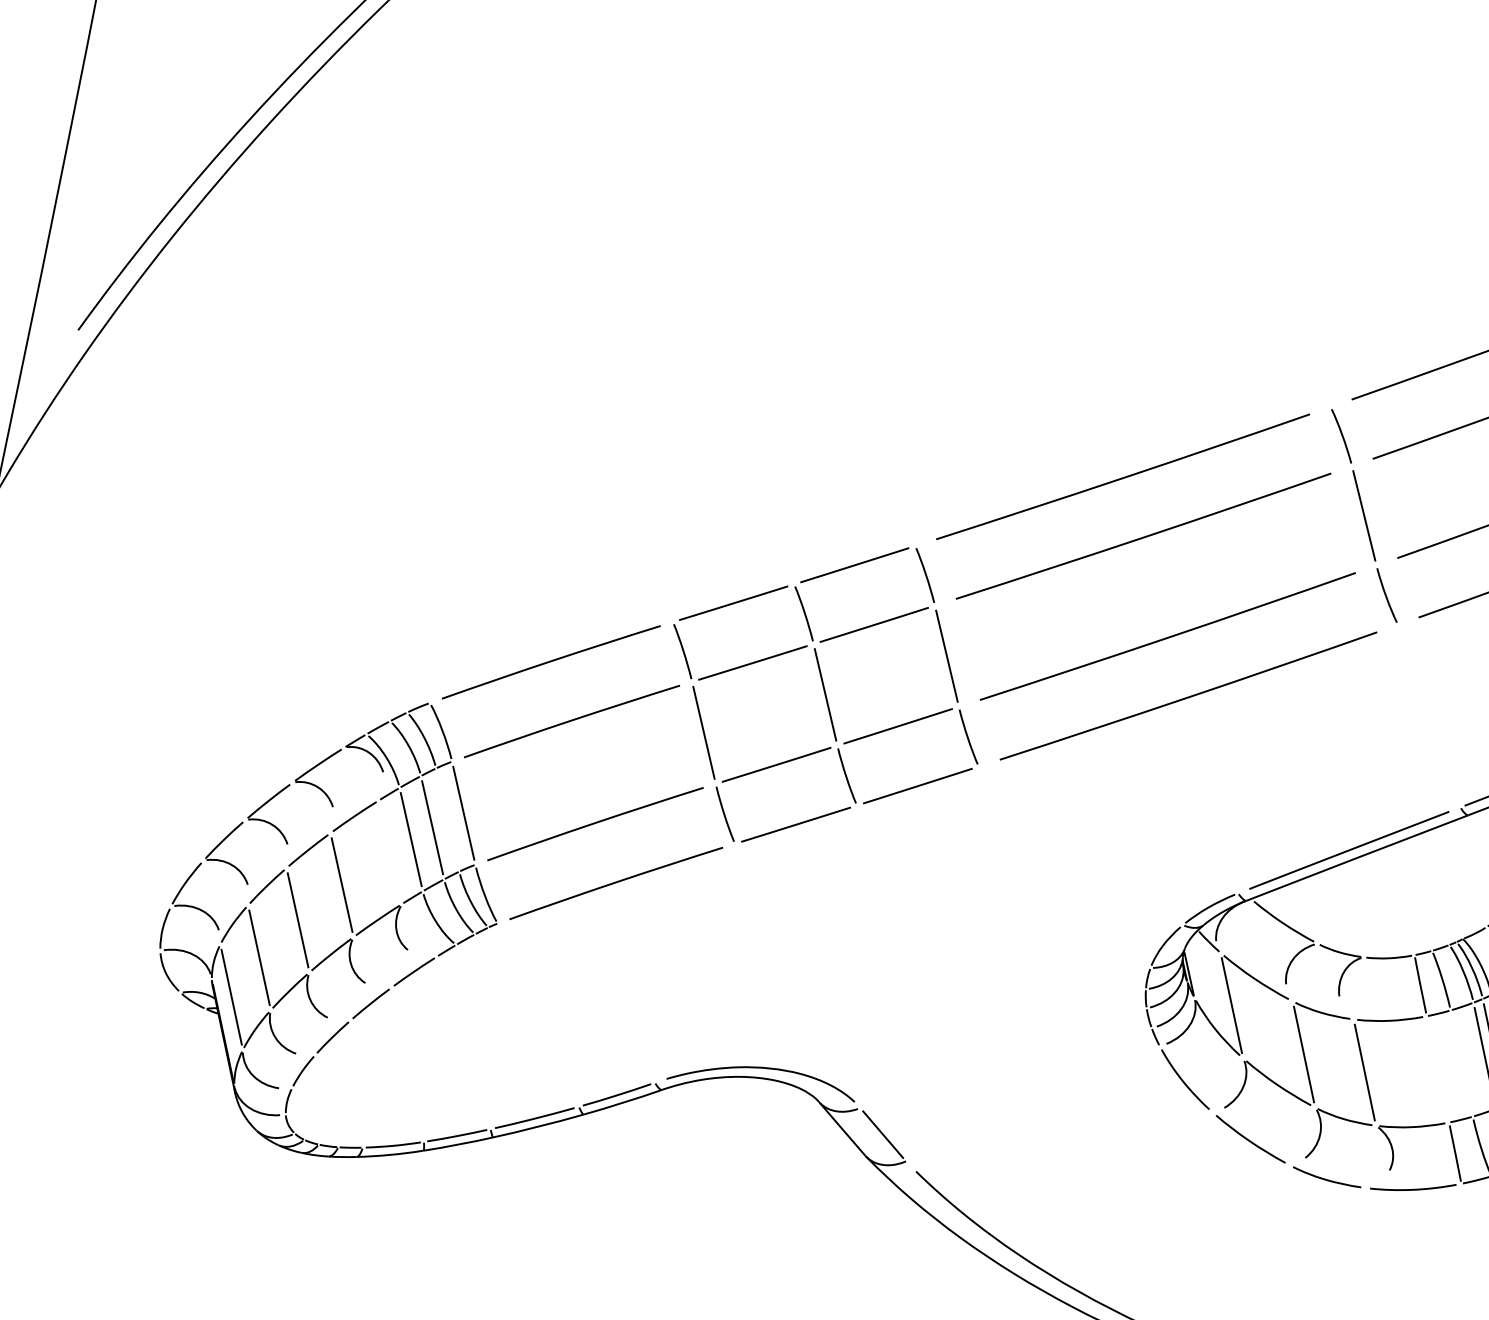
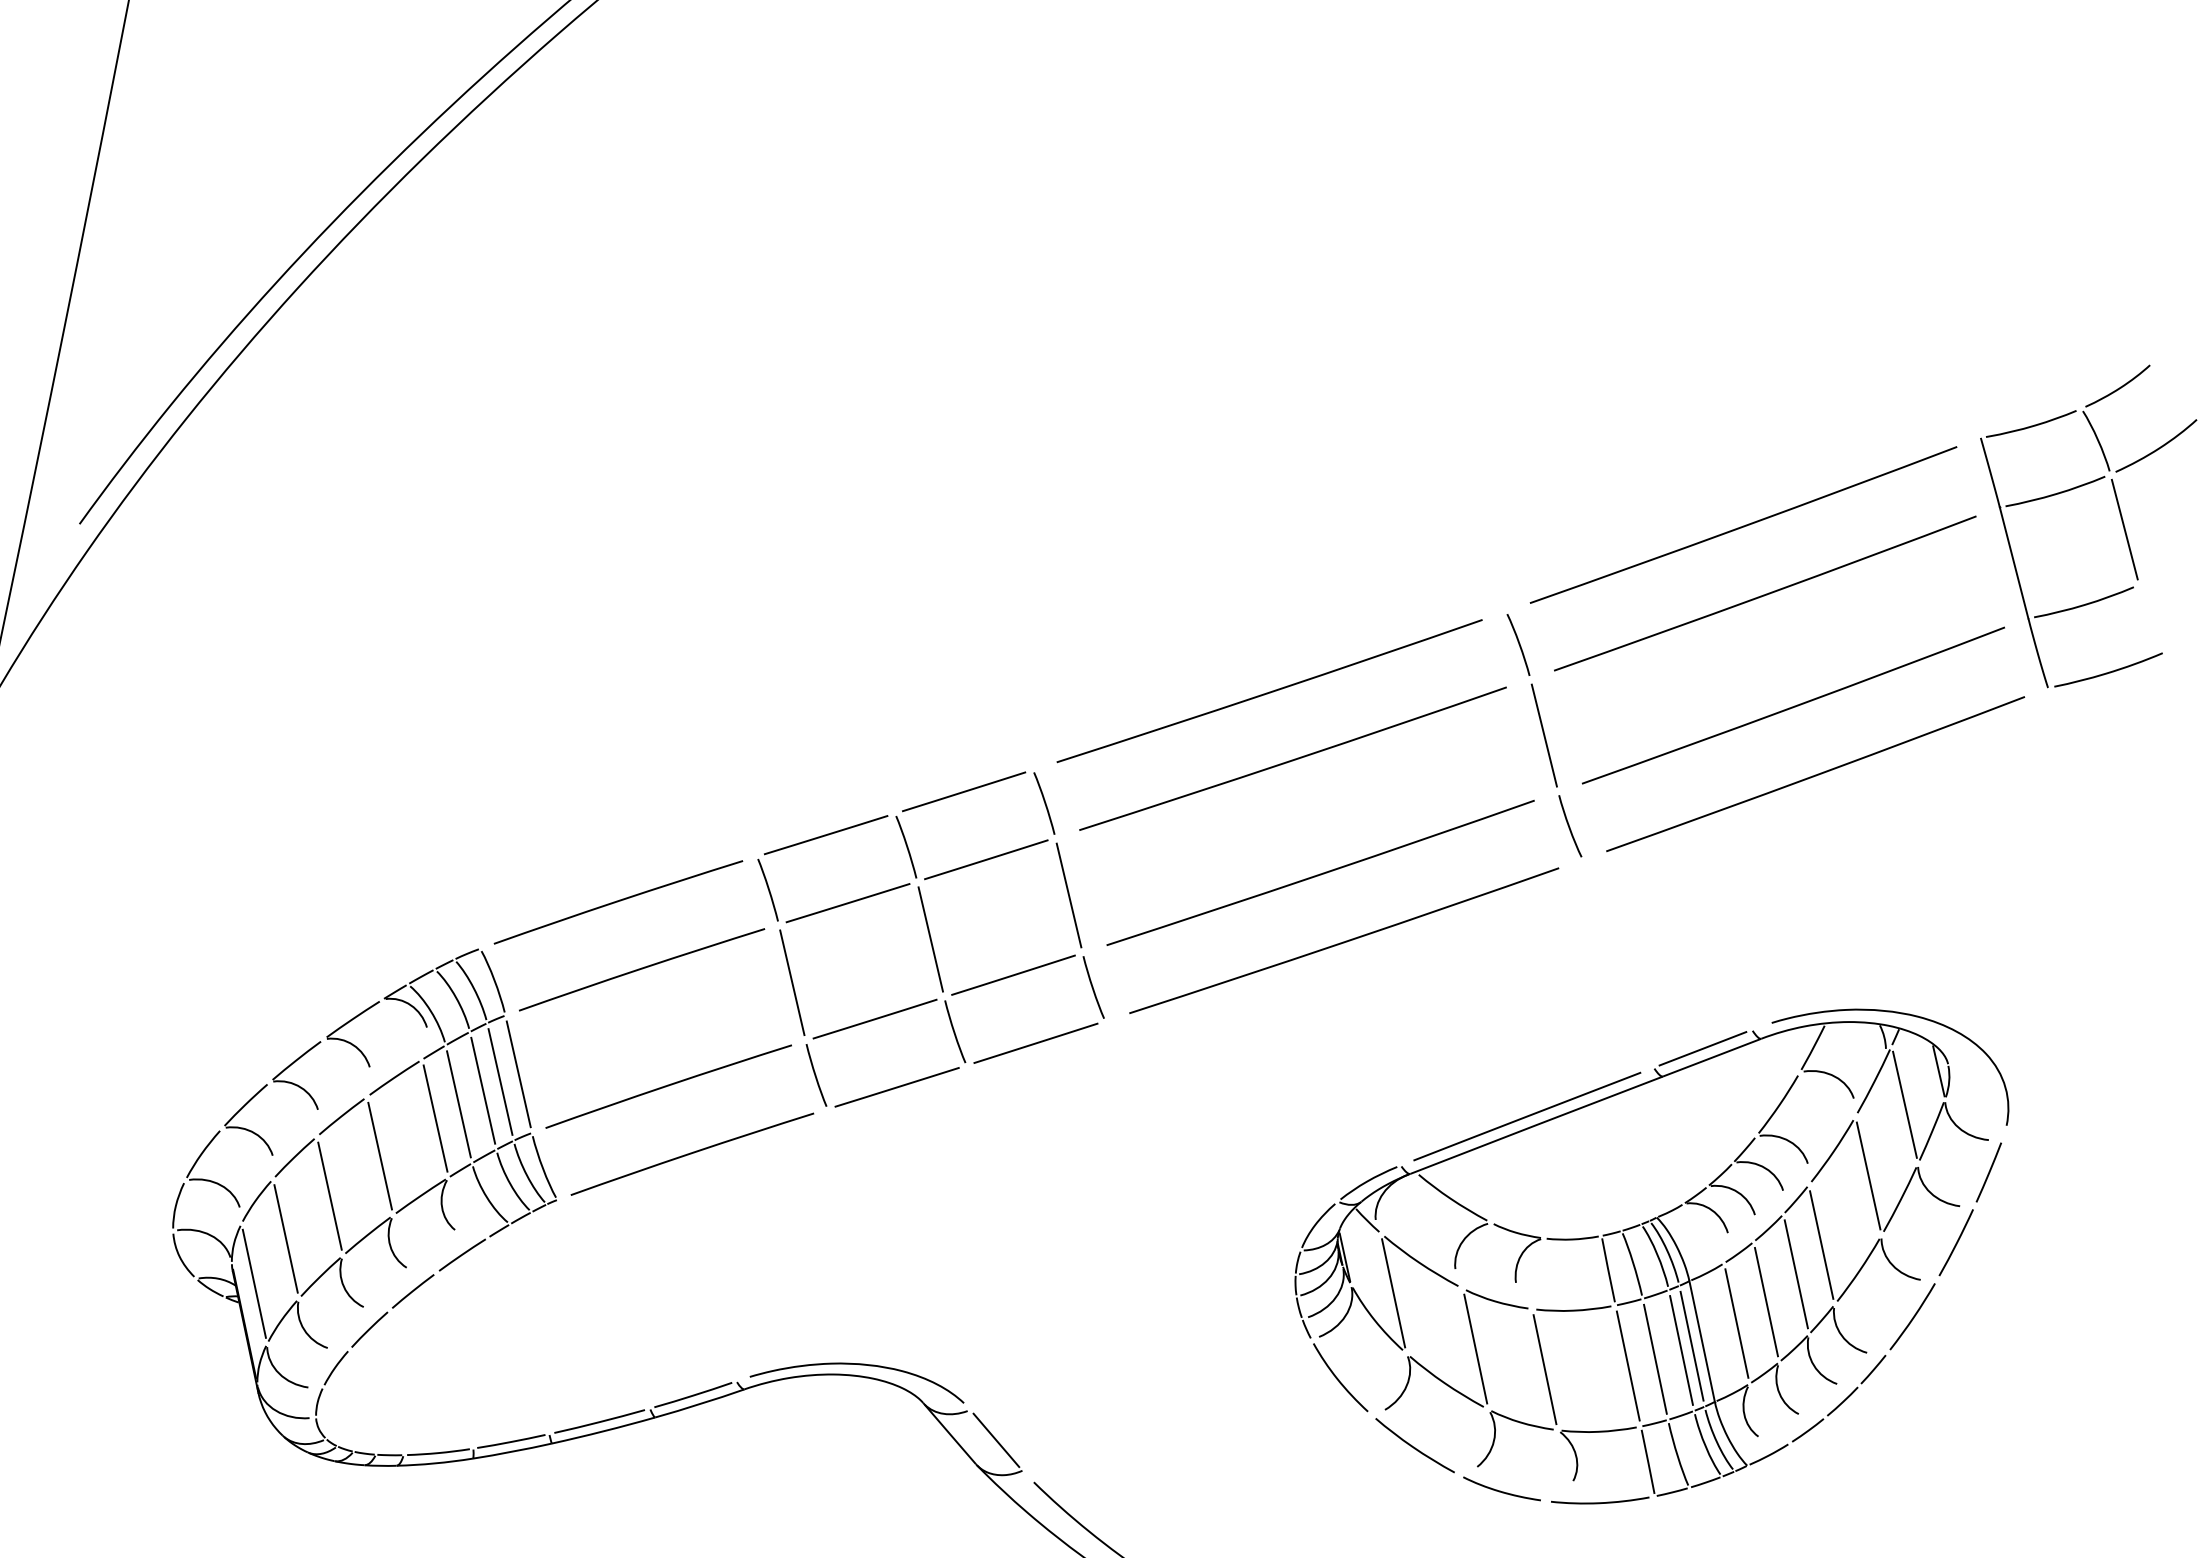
line: (447, 819) -> (500, 1081), added
line: (390, 852) -> (435, 1118), added
line: (1461, 1062) -> (1655, 1358), added
line: (1437, 1068) -> (1627, 1365), added

